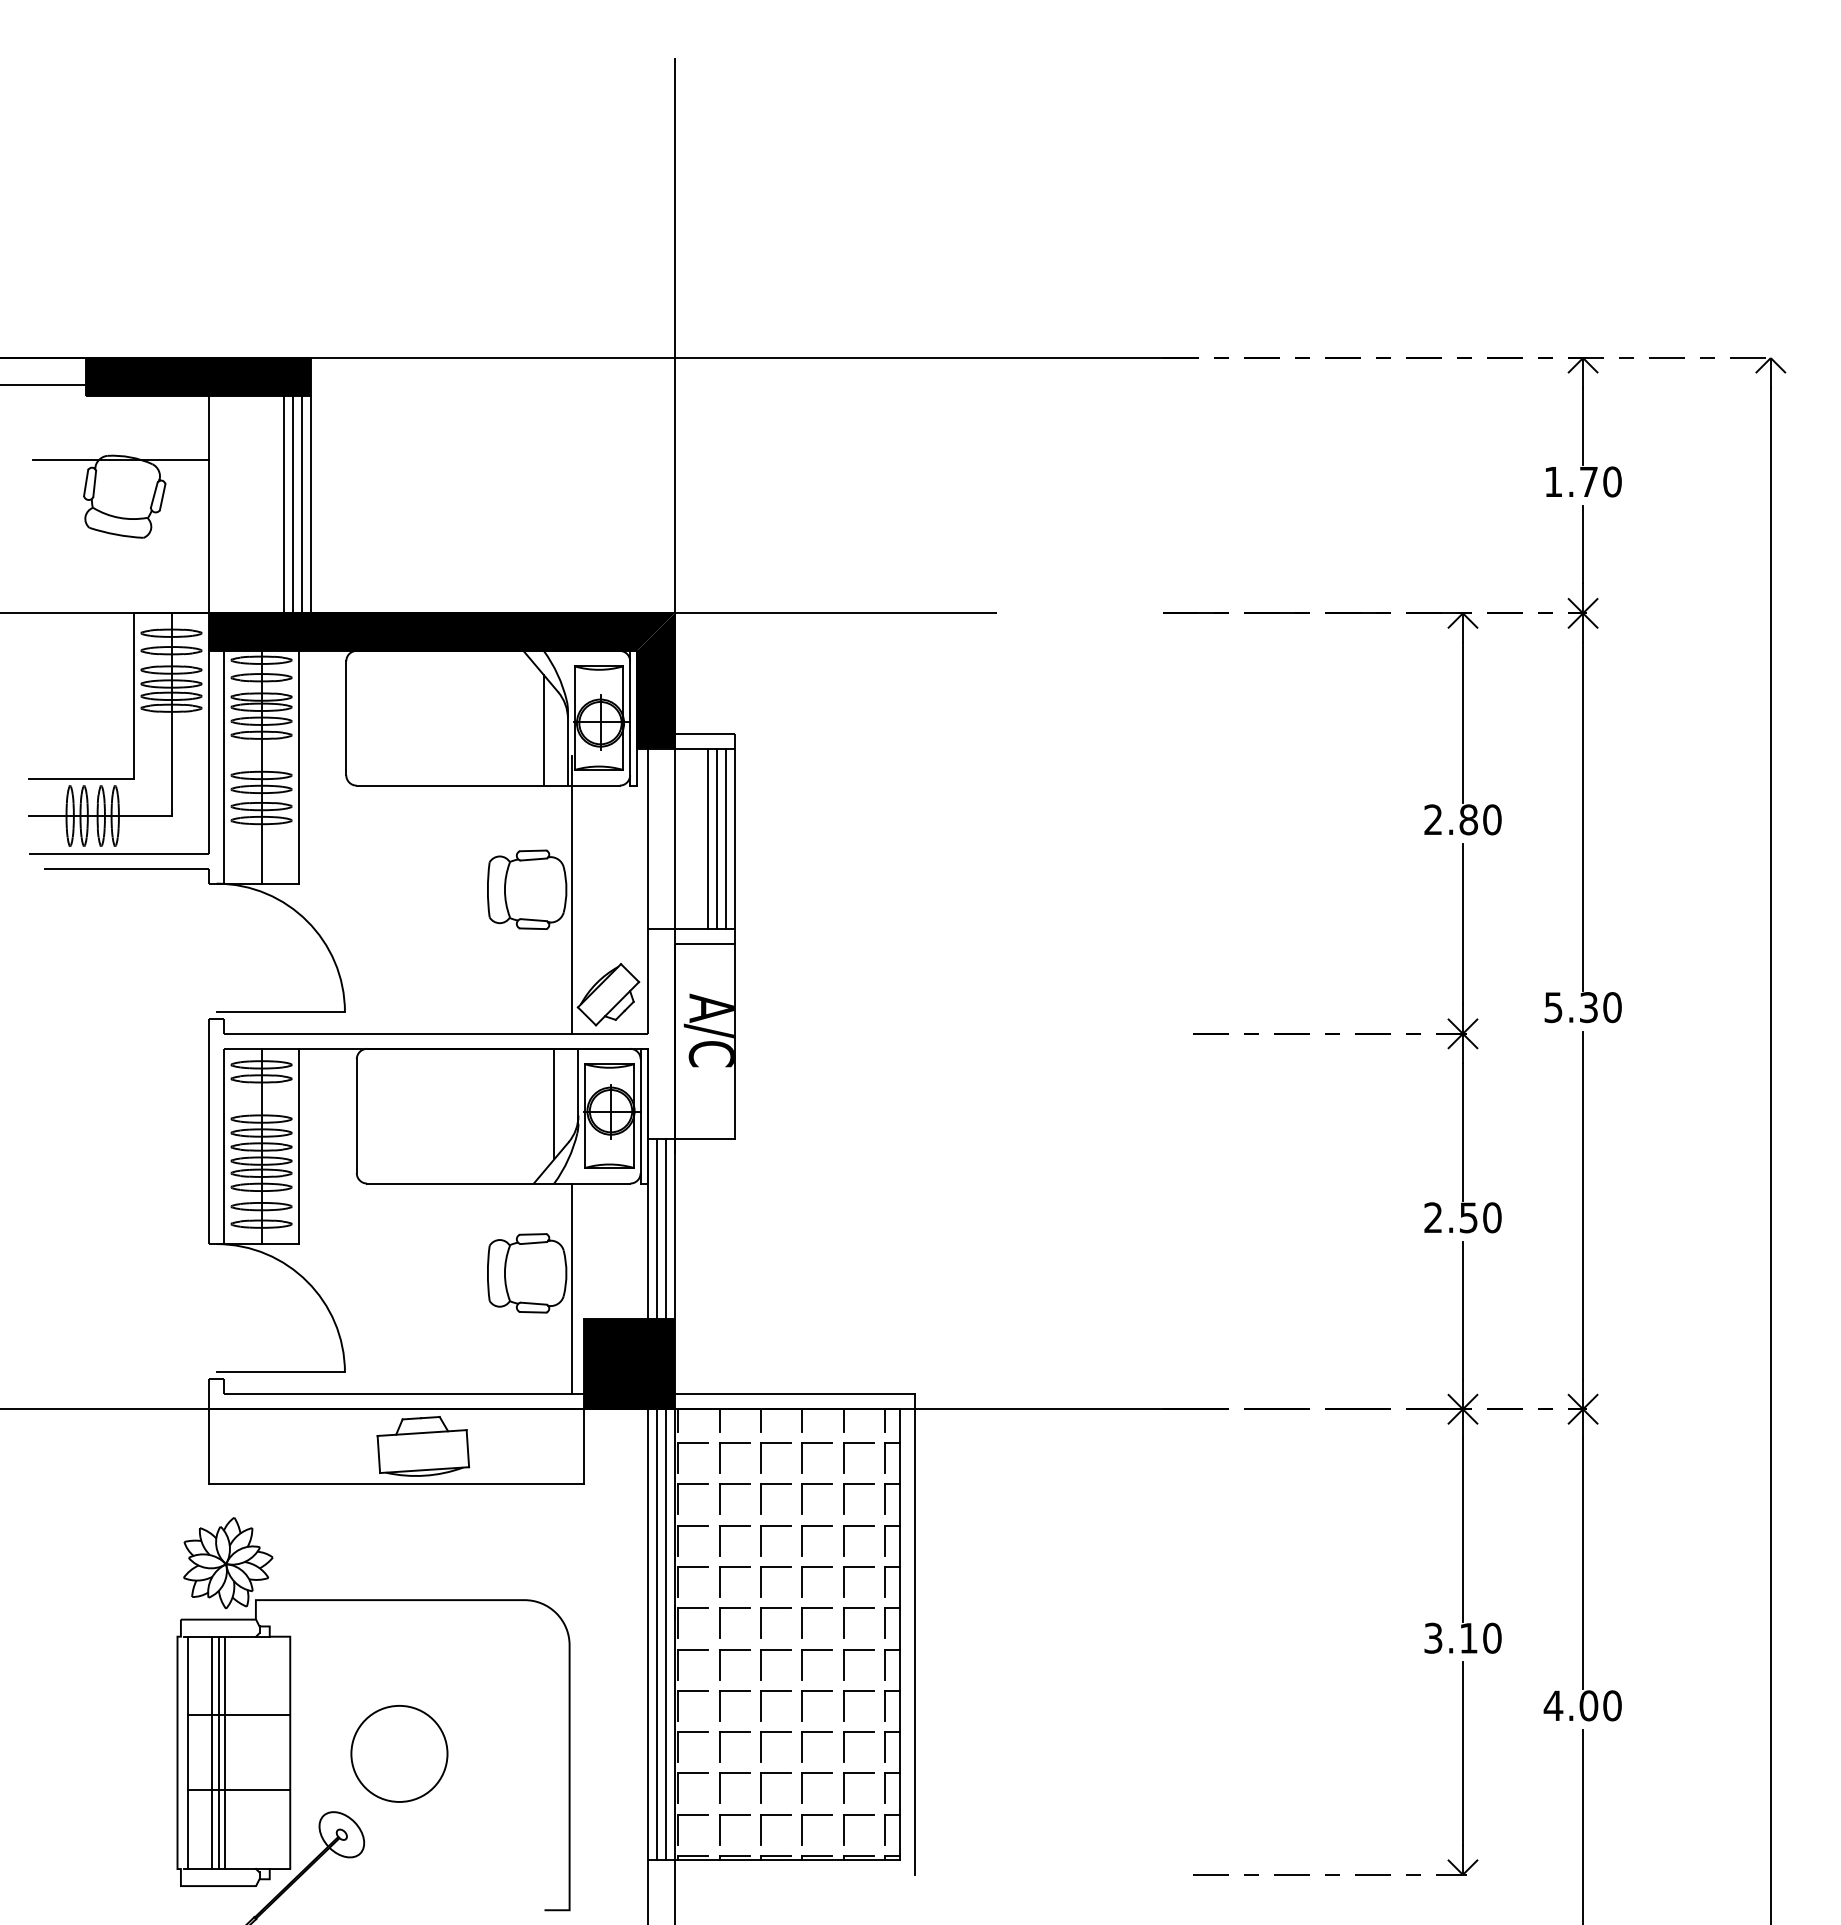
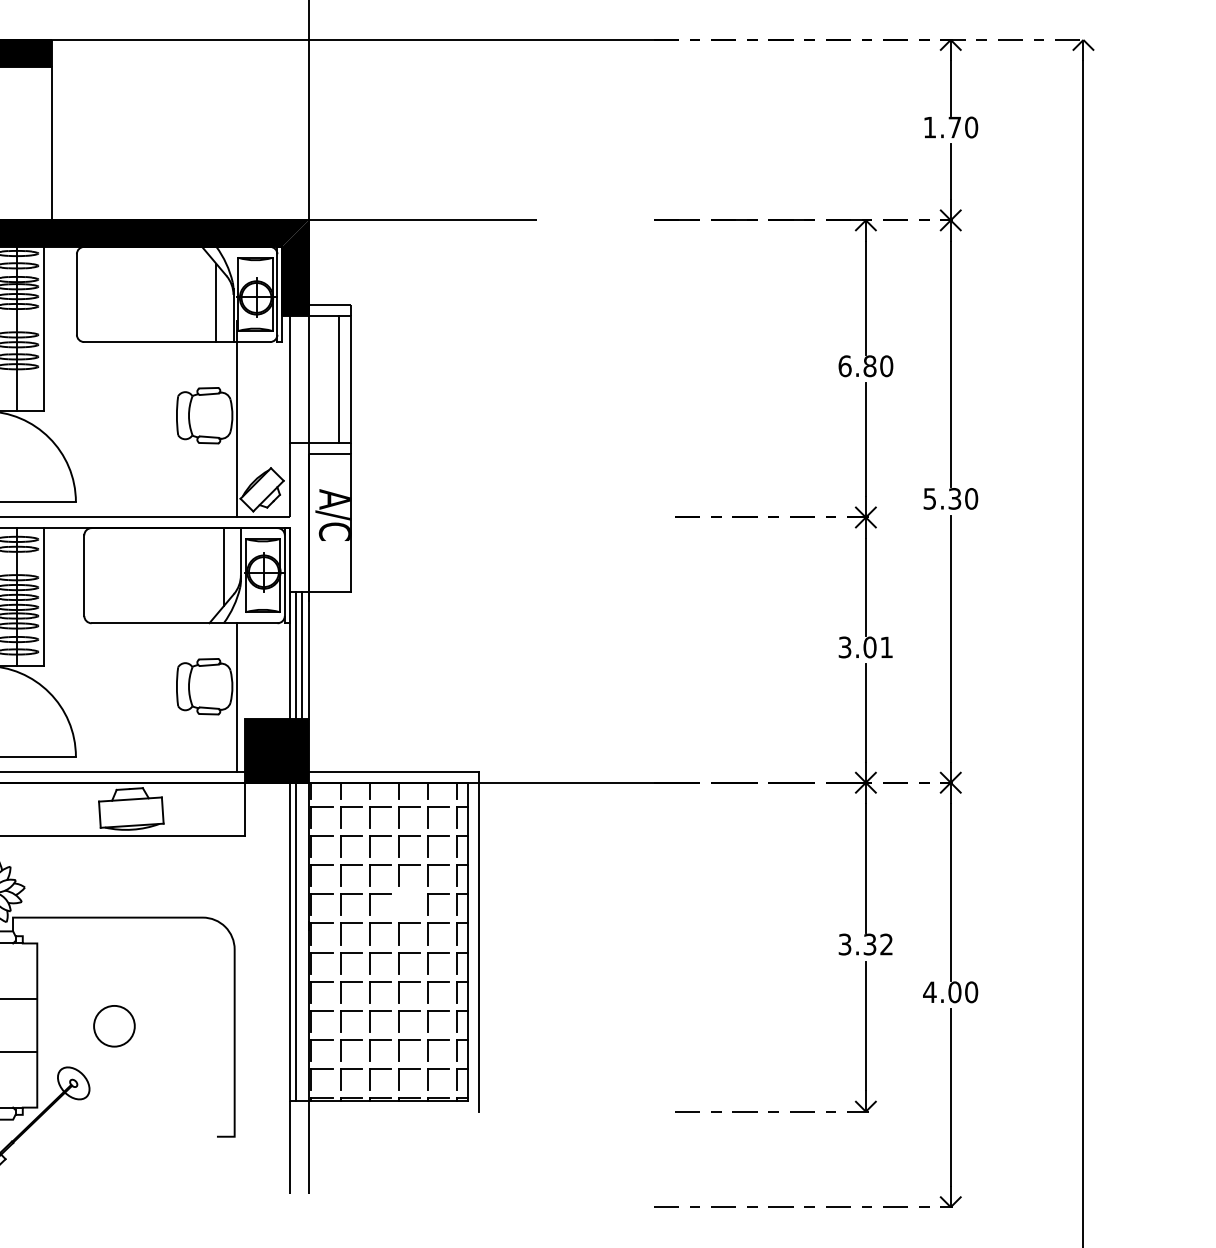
line: (284, 504) -> (33, 143), removed
line: (293, 504) -> (39, 143), removed
line: (302, 504) -> (45, 143), removed
text: (1433, 819) -> (845, 366), 2.80 -> 6.80
line: (707, 838) -> (332, 379), removed
line: (725, 838) -> (344, 379), removed
text: (1462, 1217) -> (865, 647), 2.50 -> 3.01
part: (816, 1567) -> (409, 894), removed
line: (665, 1634) -> (302, 941), removed
text: (1480, 1637) -> (878, 944), 3.10 -> 3.32
circle: (399, 1753) -> (114, 1025), size x0.6

